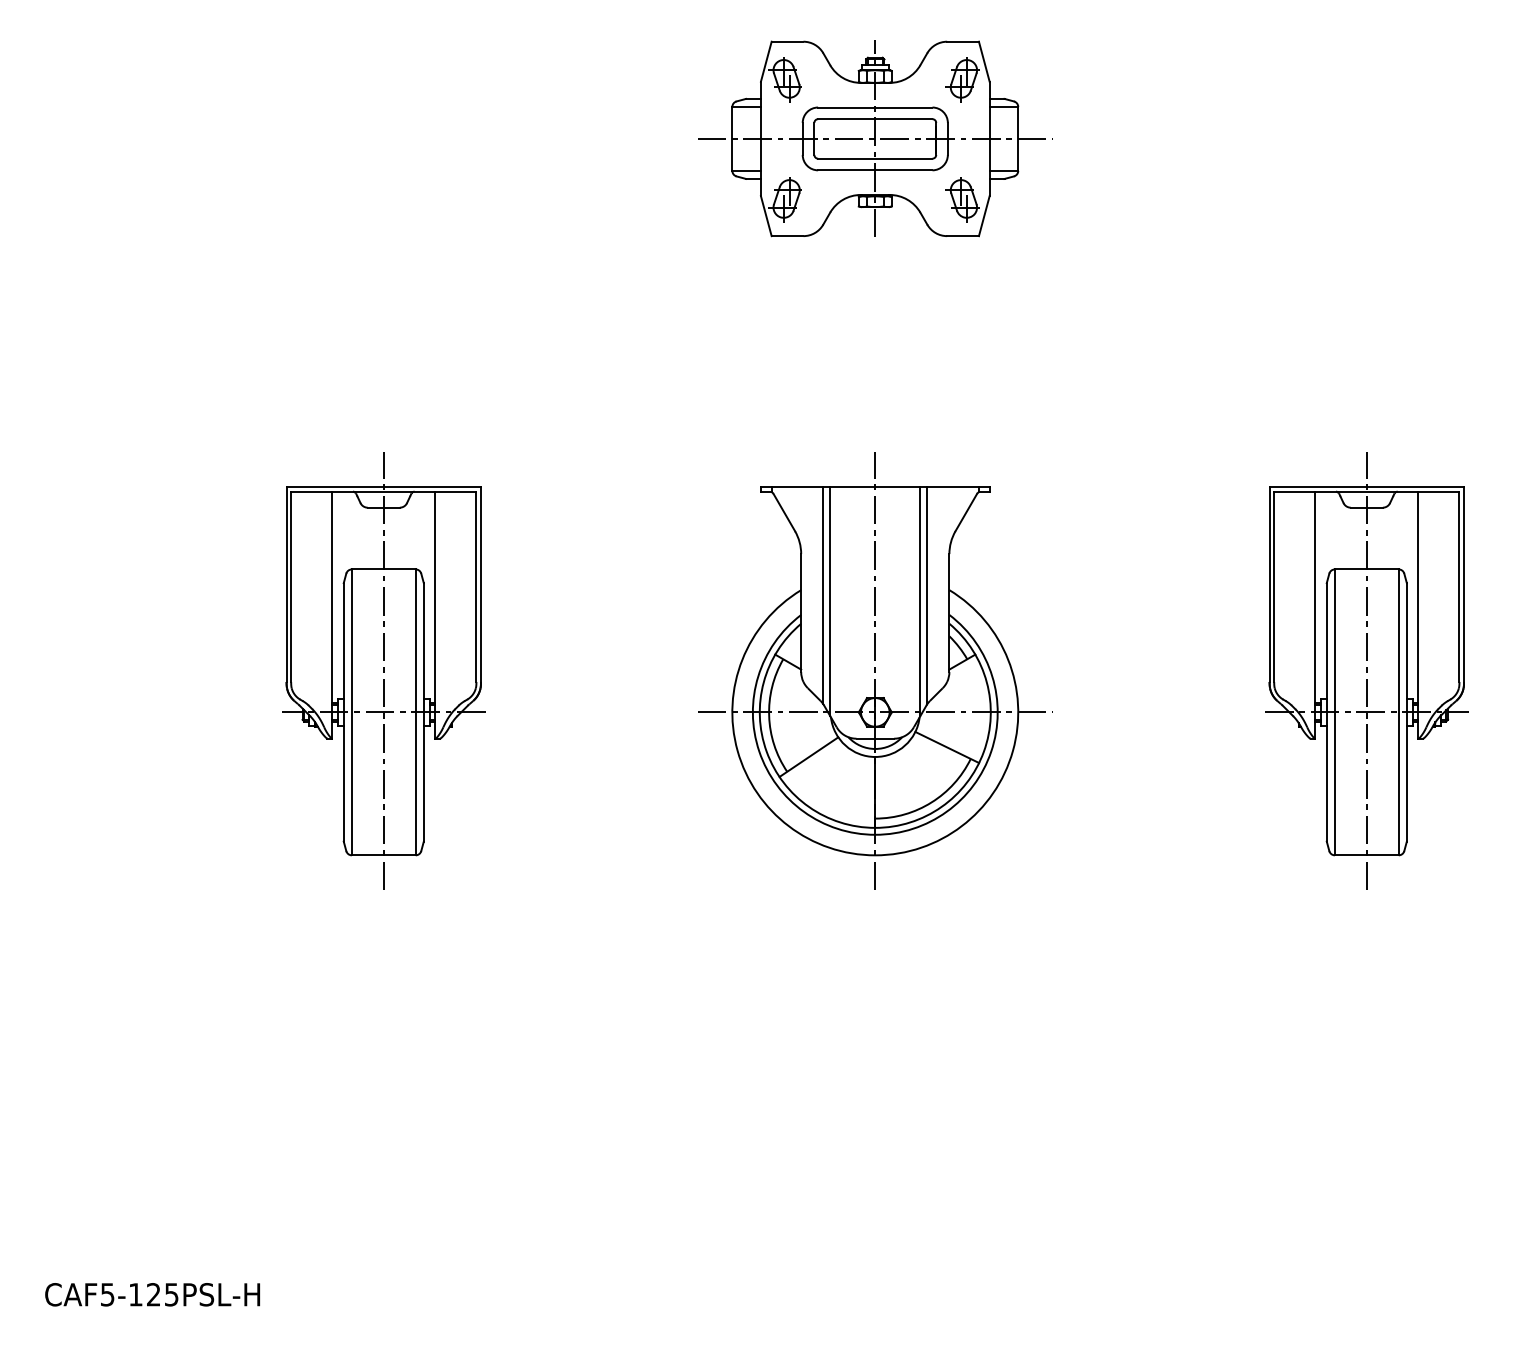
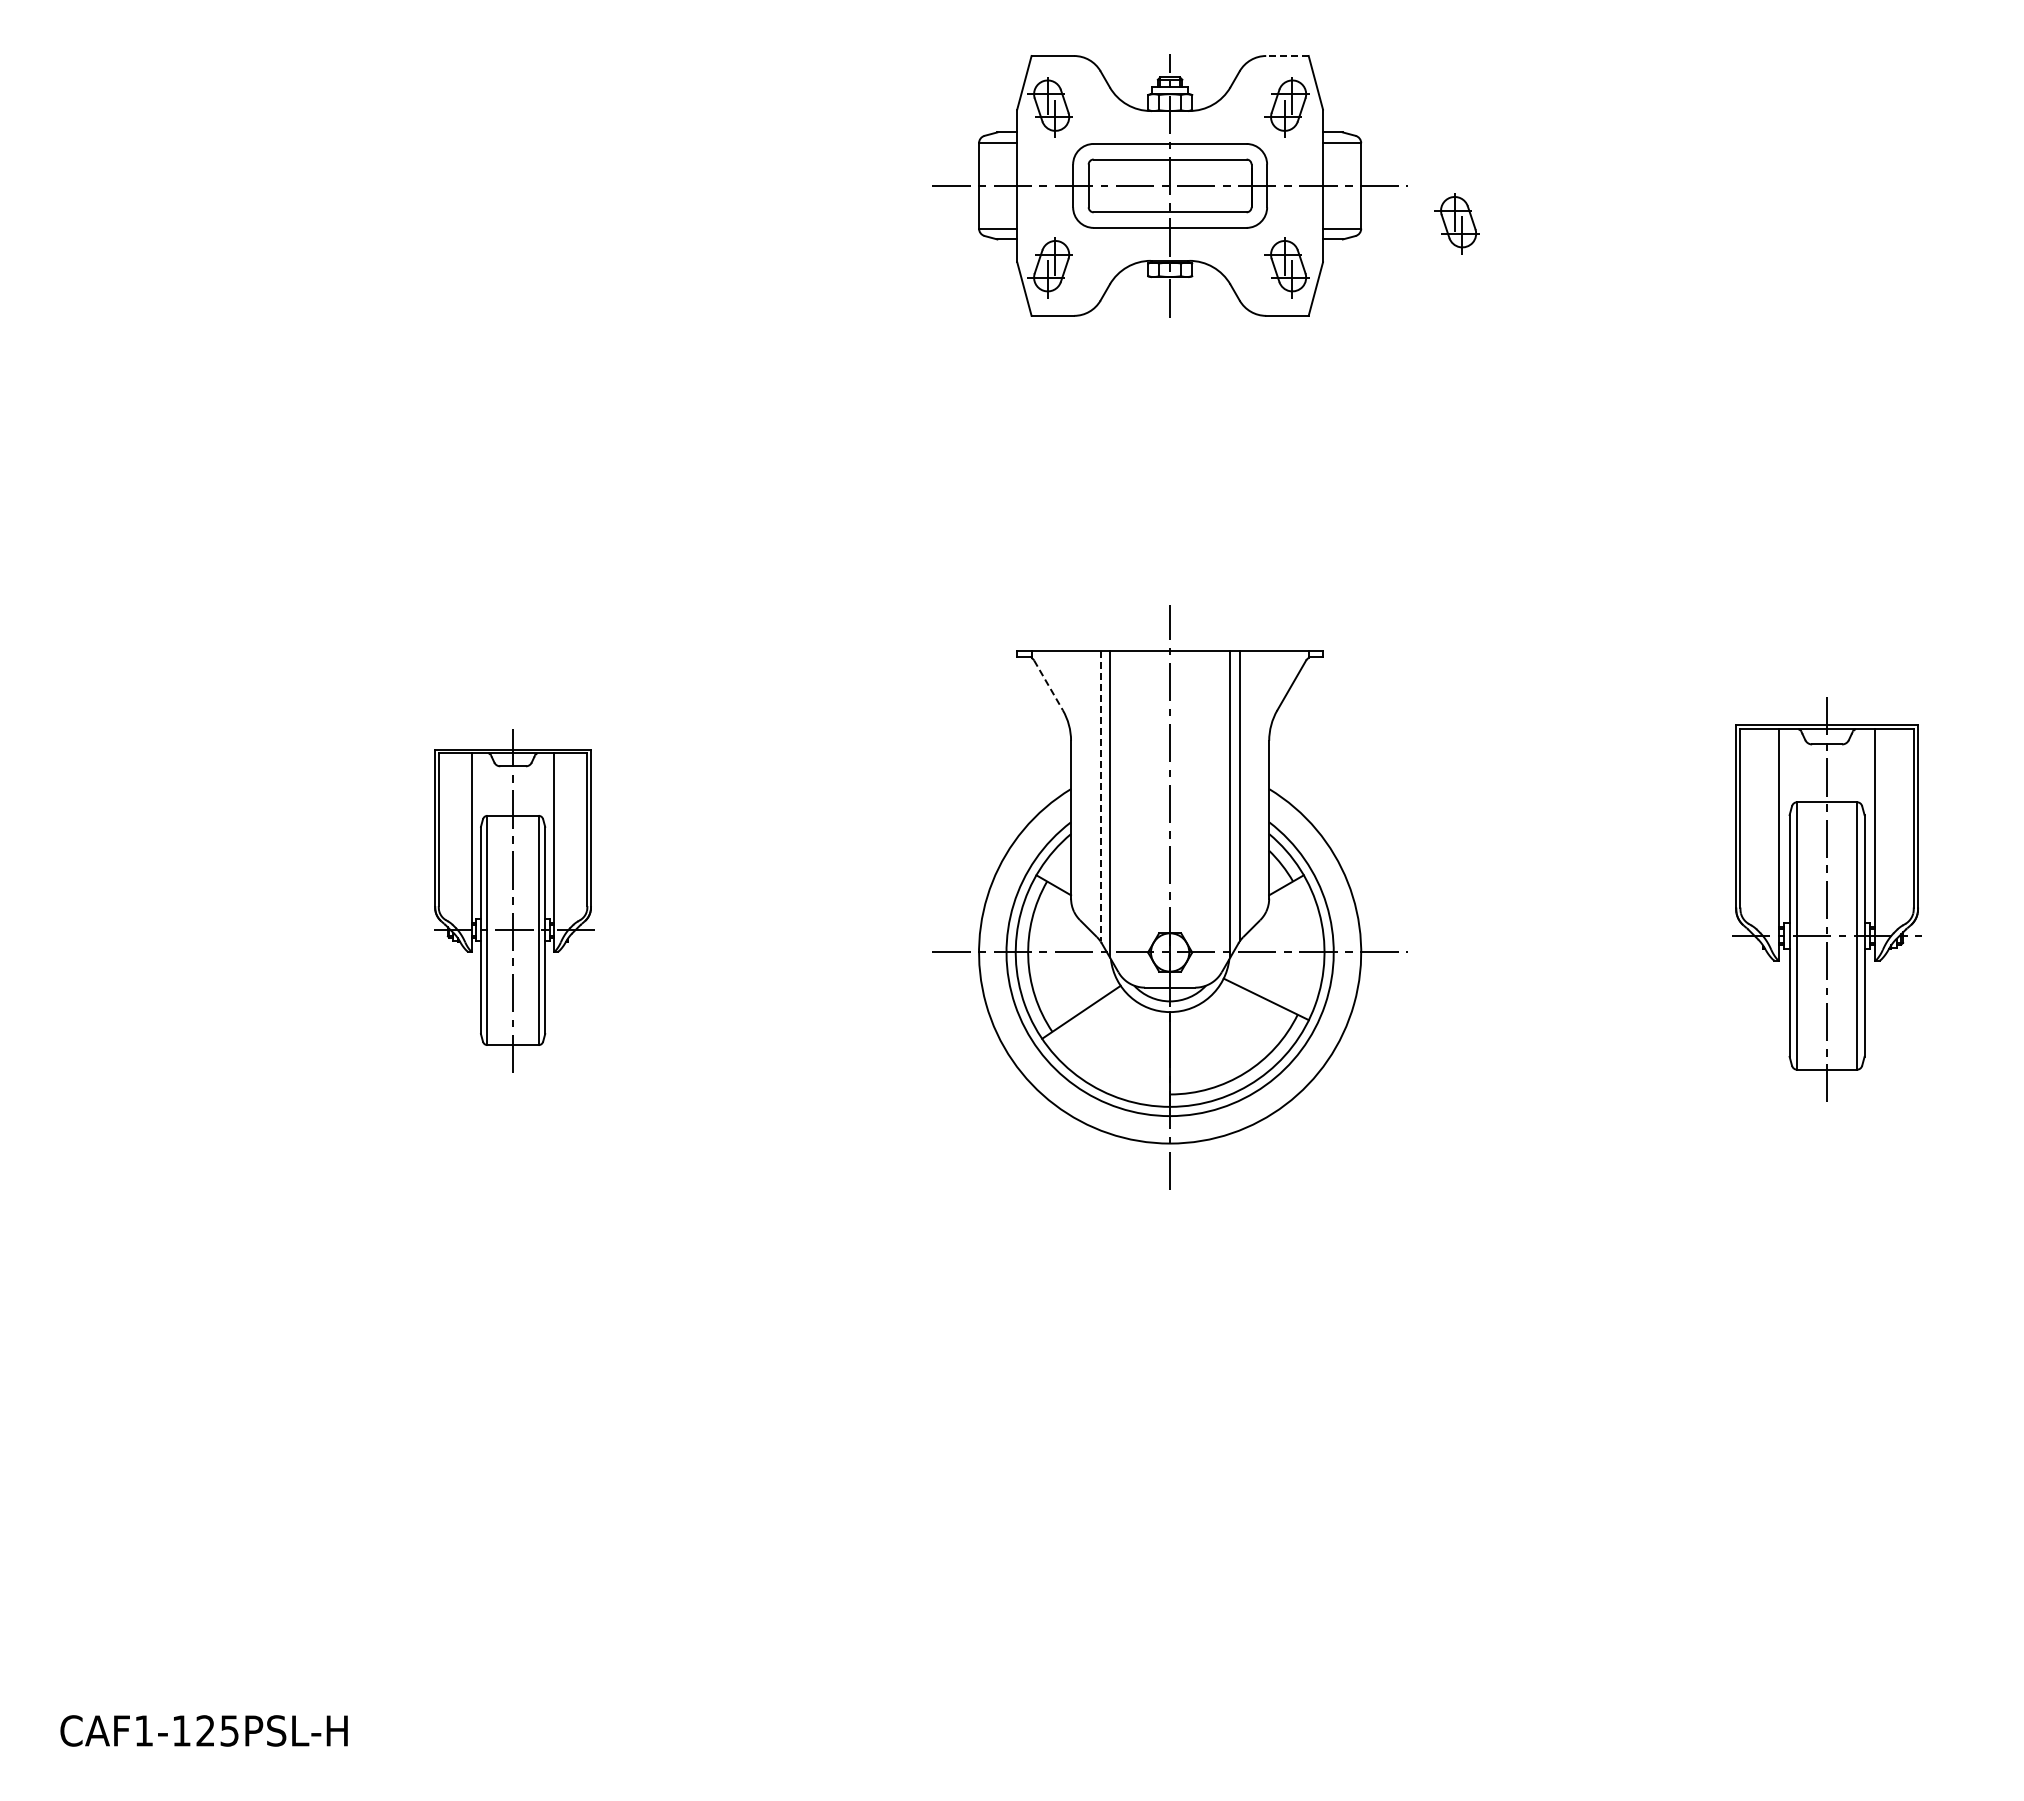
line: (962, 42) -> (1286, 56), solid -> dashed
part: (1089, 167) -> (1456, 223), added
line: (784, 512) -> (1048, 685), solid -> dashed
line: (823, 595) -> (1100, 796), solid -> dashed
part: (383, 671) -> (512, 897), size x0.6
part: (1366, 671) -> (1826, 897), size x0.7
text: (107, 1294) -> (143, 1730), CAF5-125PSL-H -> CAF1-125PSL-H

